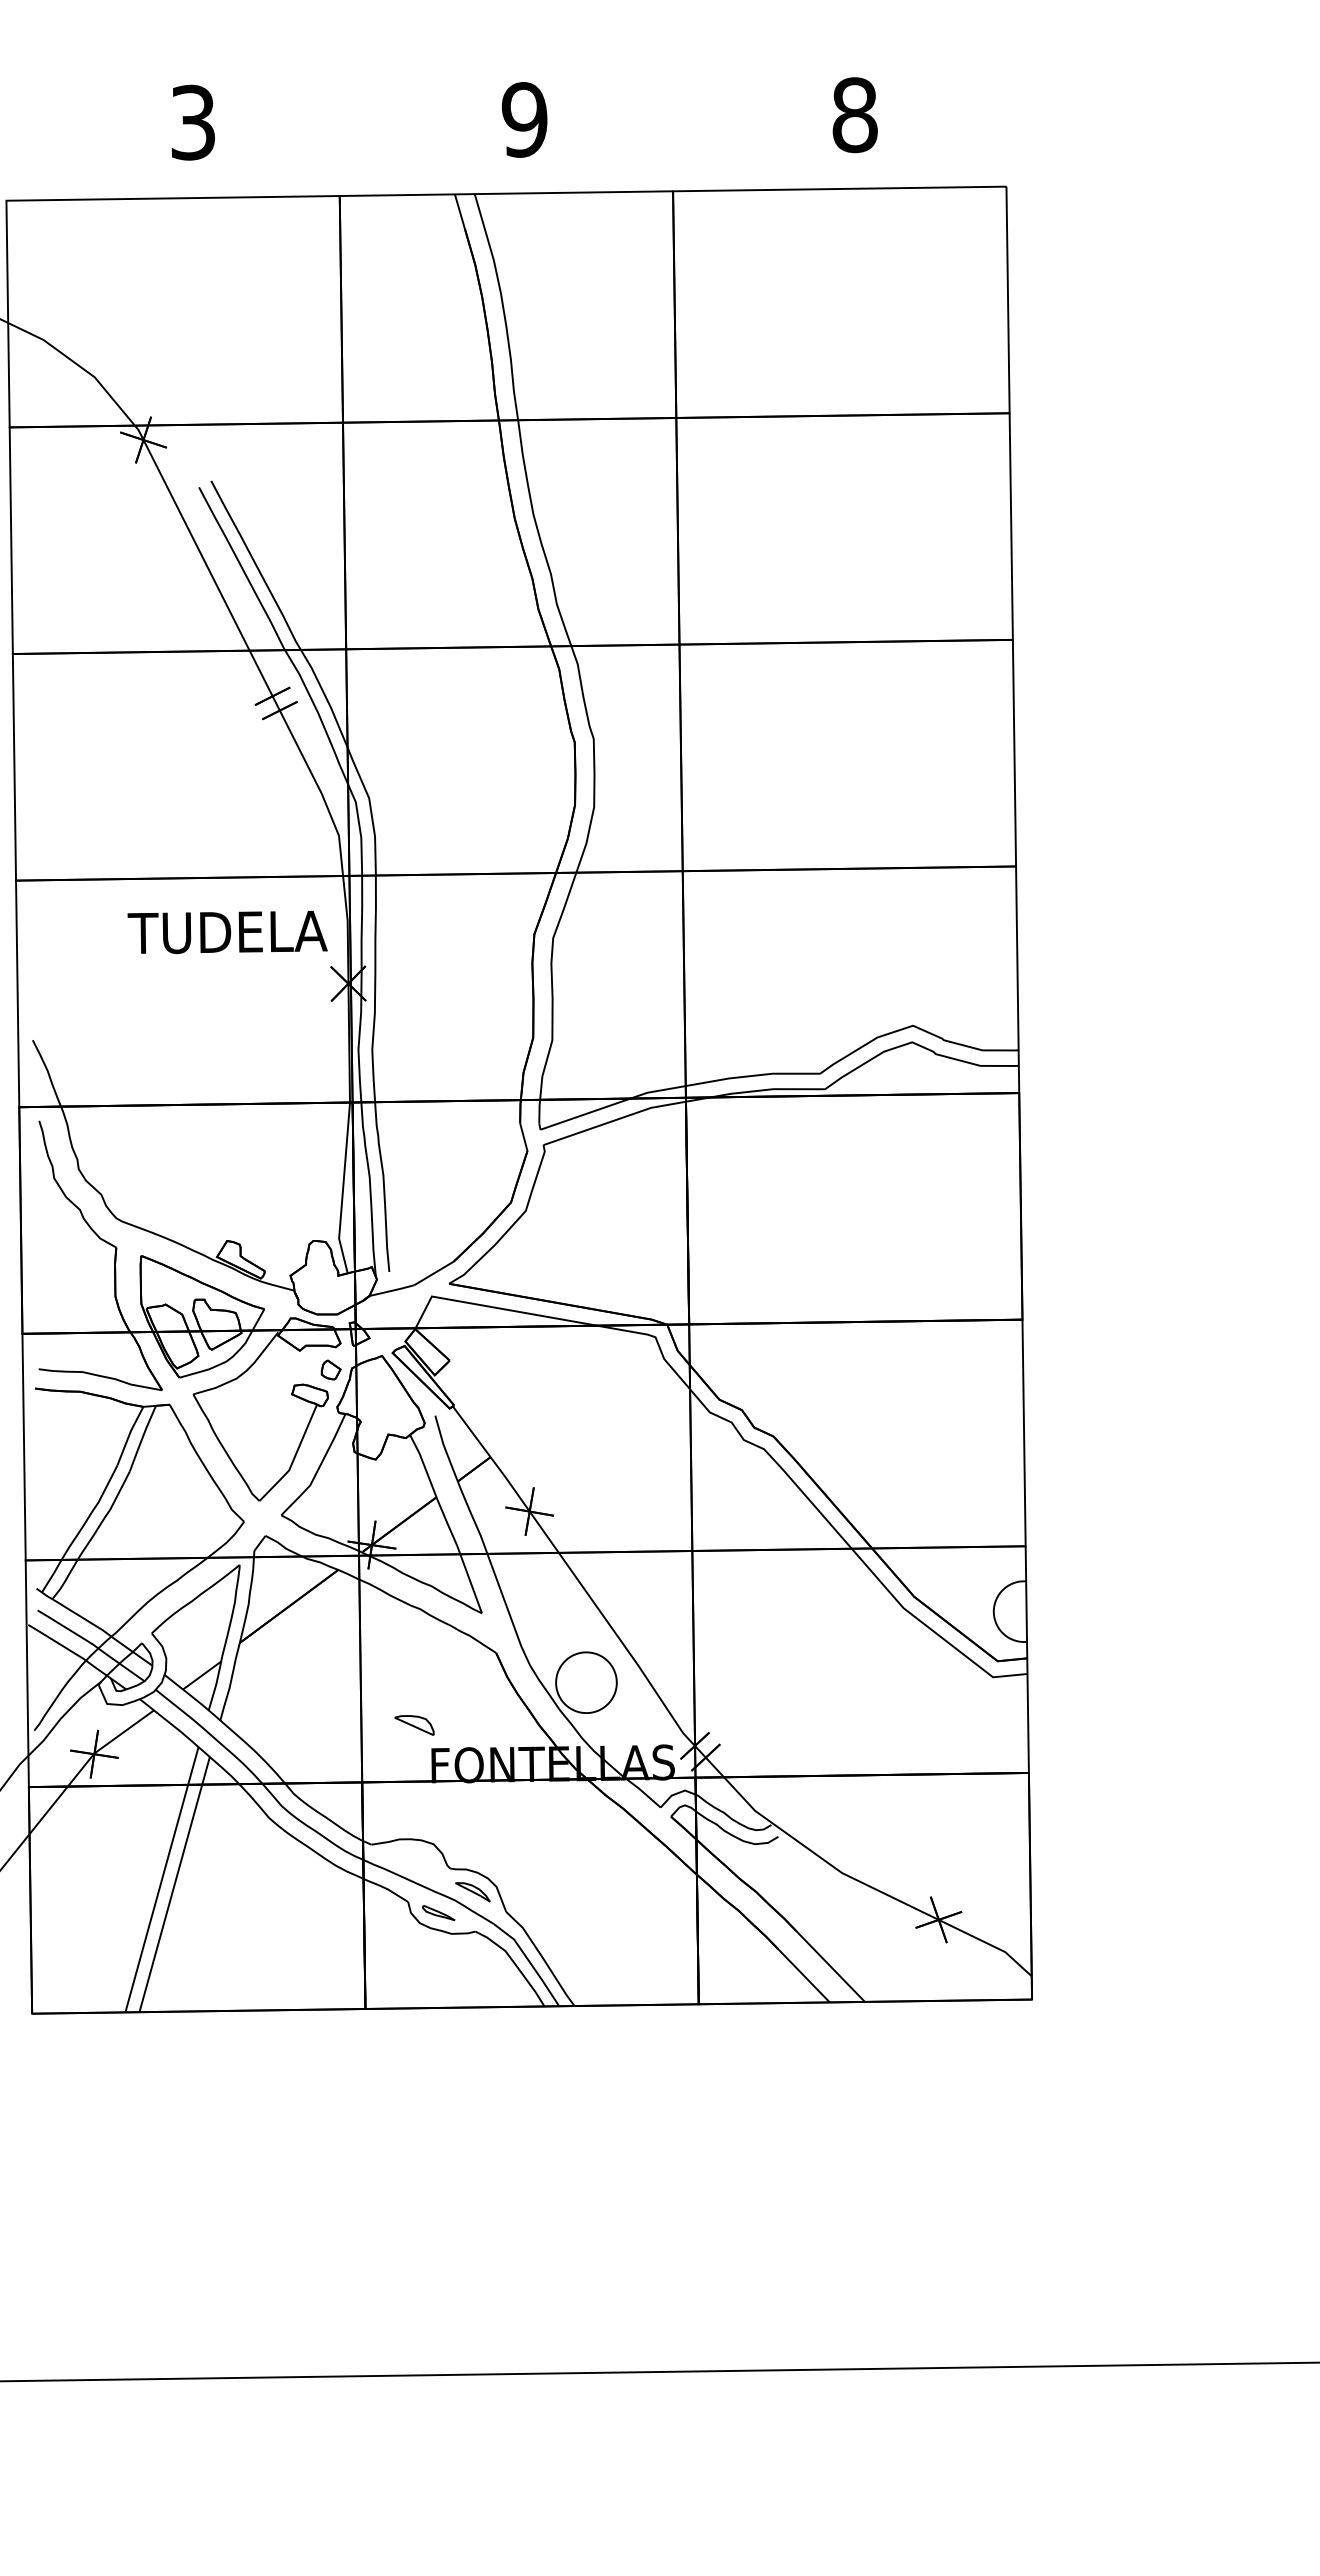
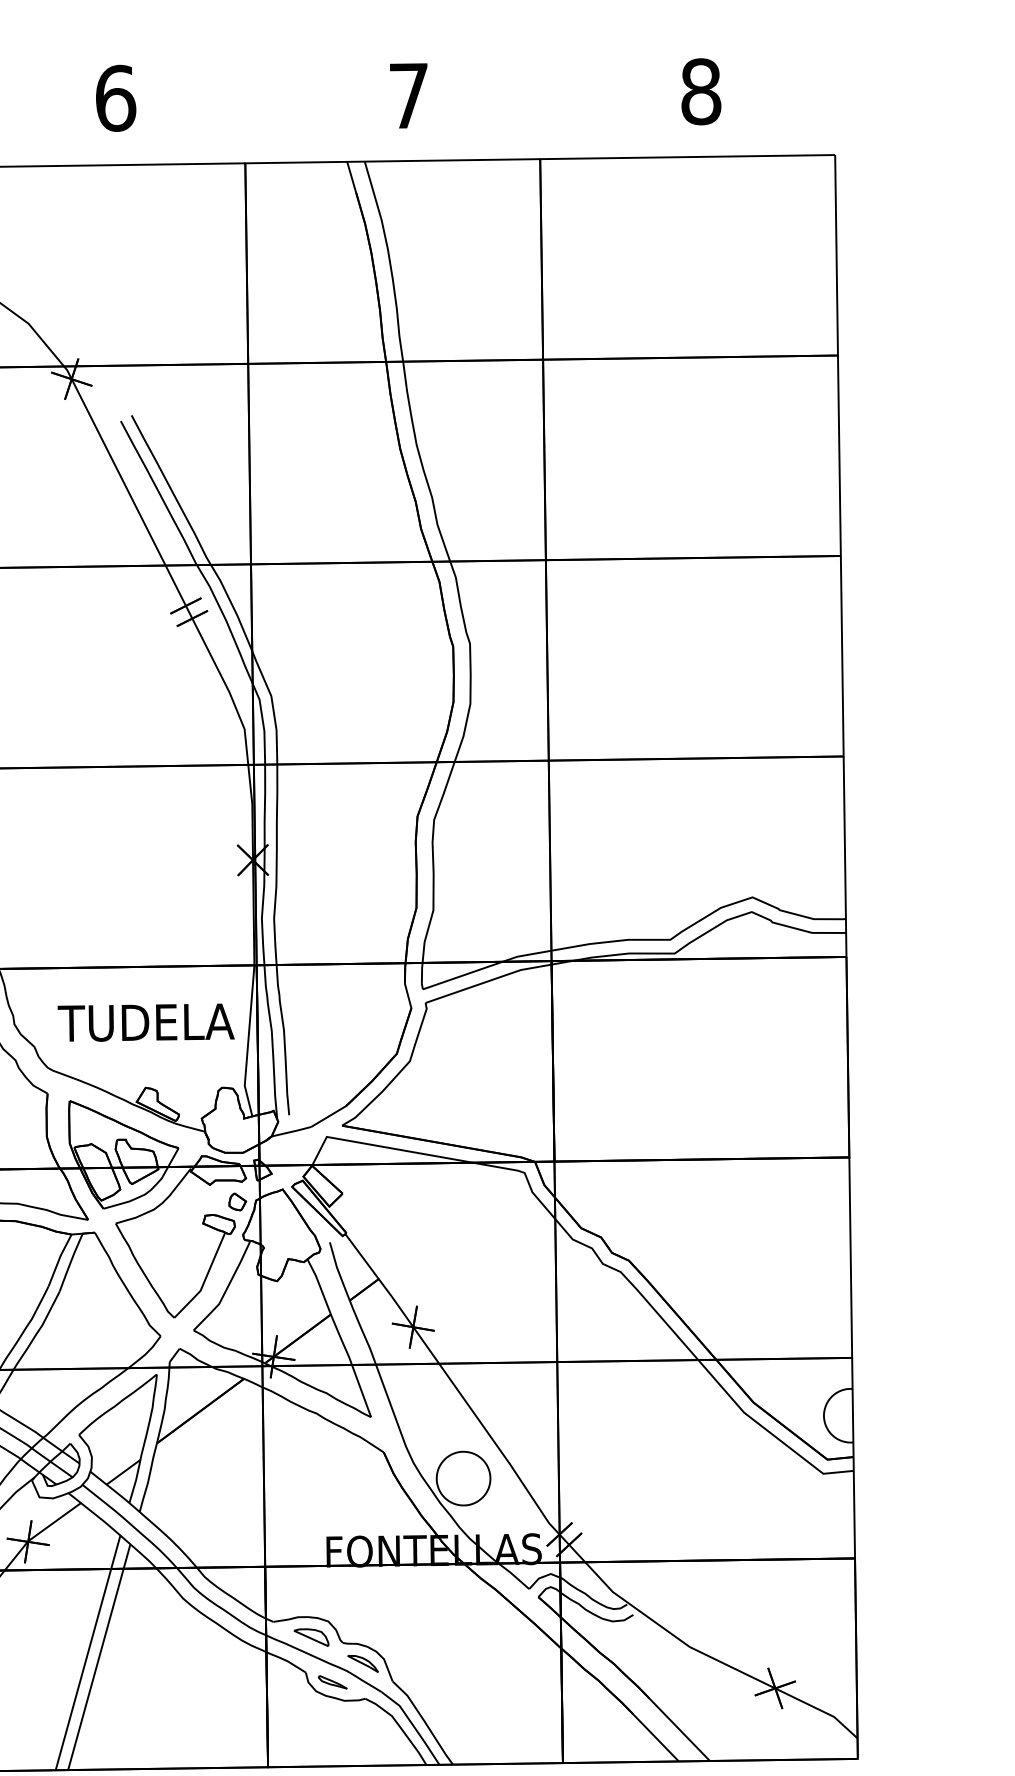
text: (524, 119) -> (408, 95), 9 -> 7
text: (193, 122) -> (115, 98), 3 -> 6
text: (227, 932) -> (146, 1022), moved
part: (414, 1725) -> (311, 1637), moved

